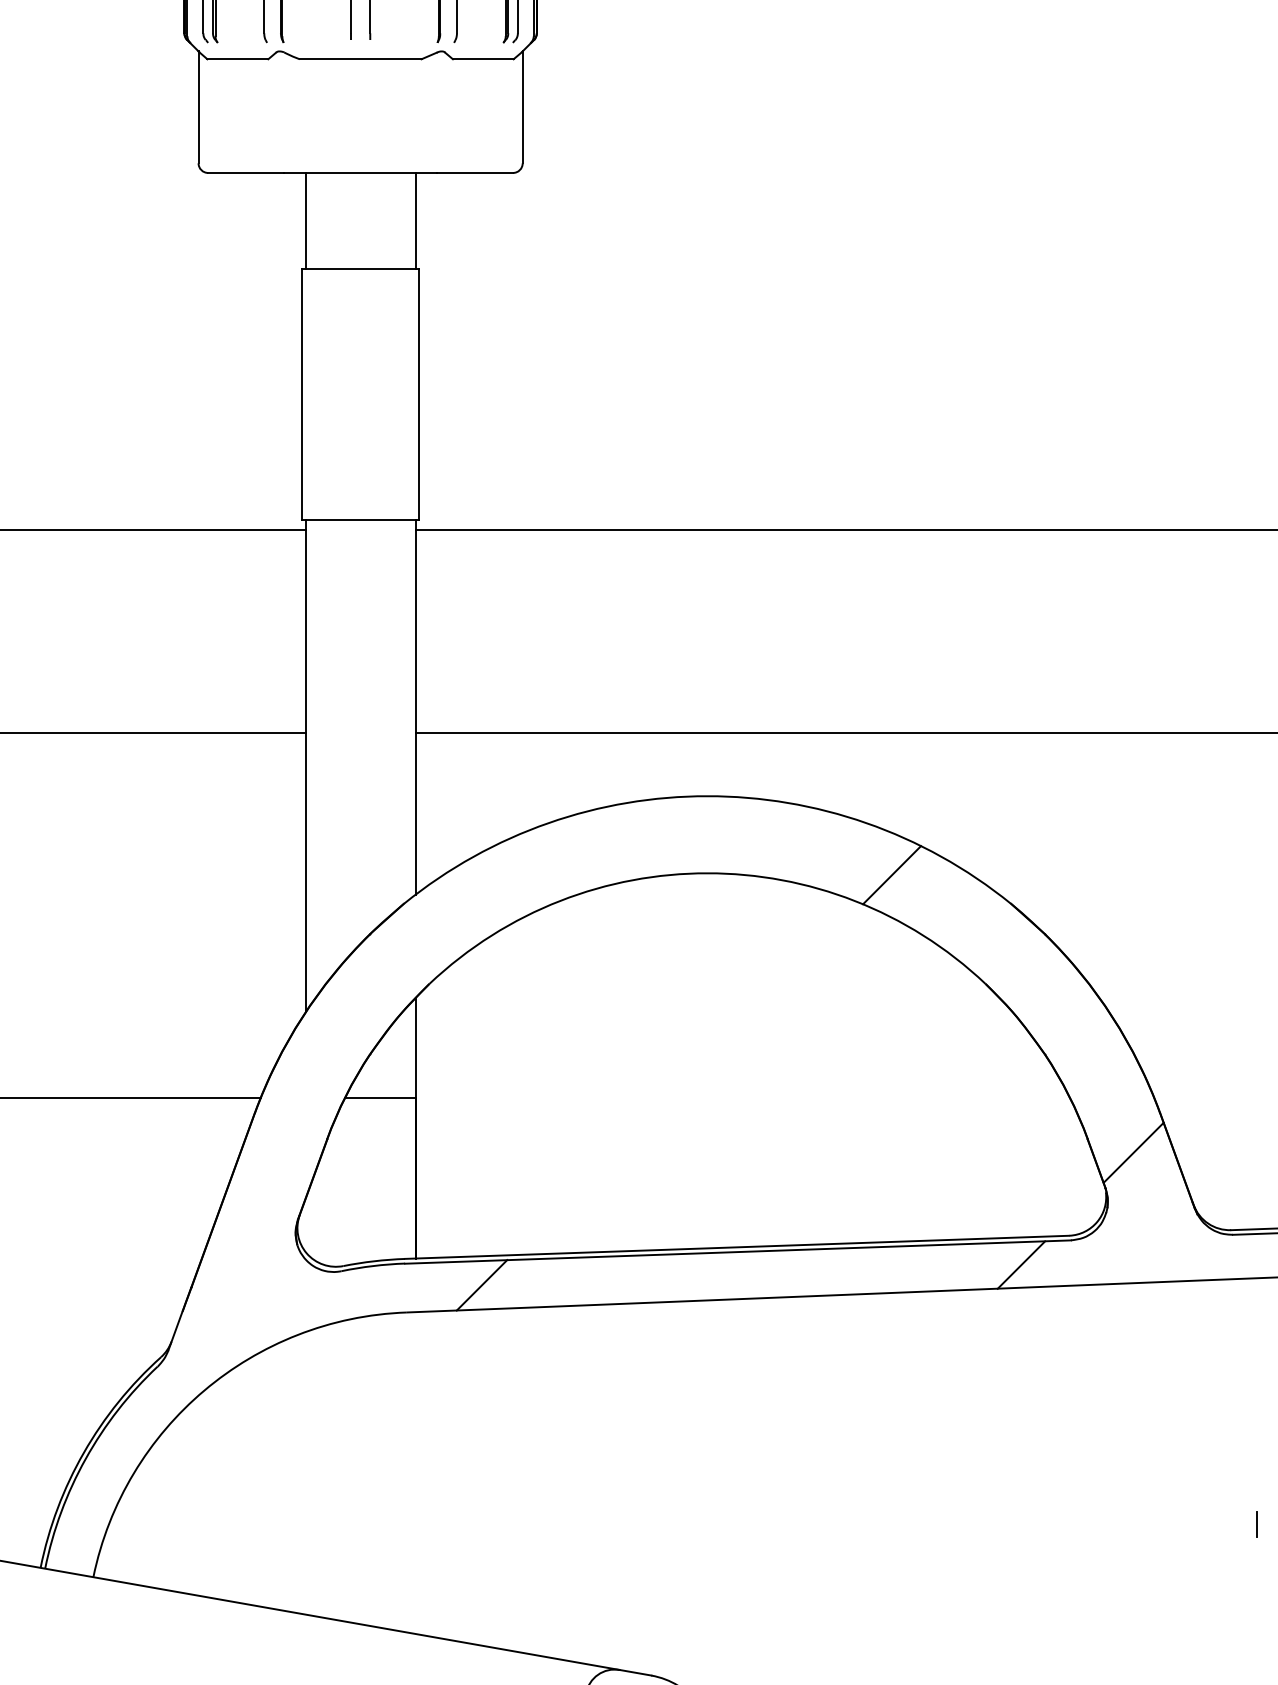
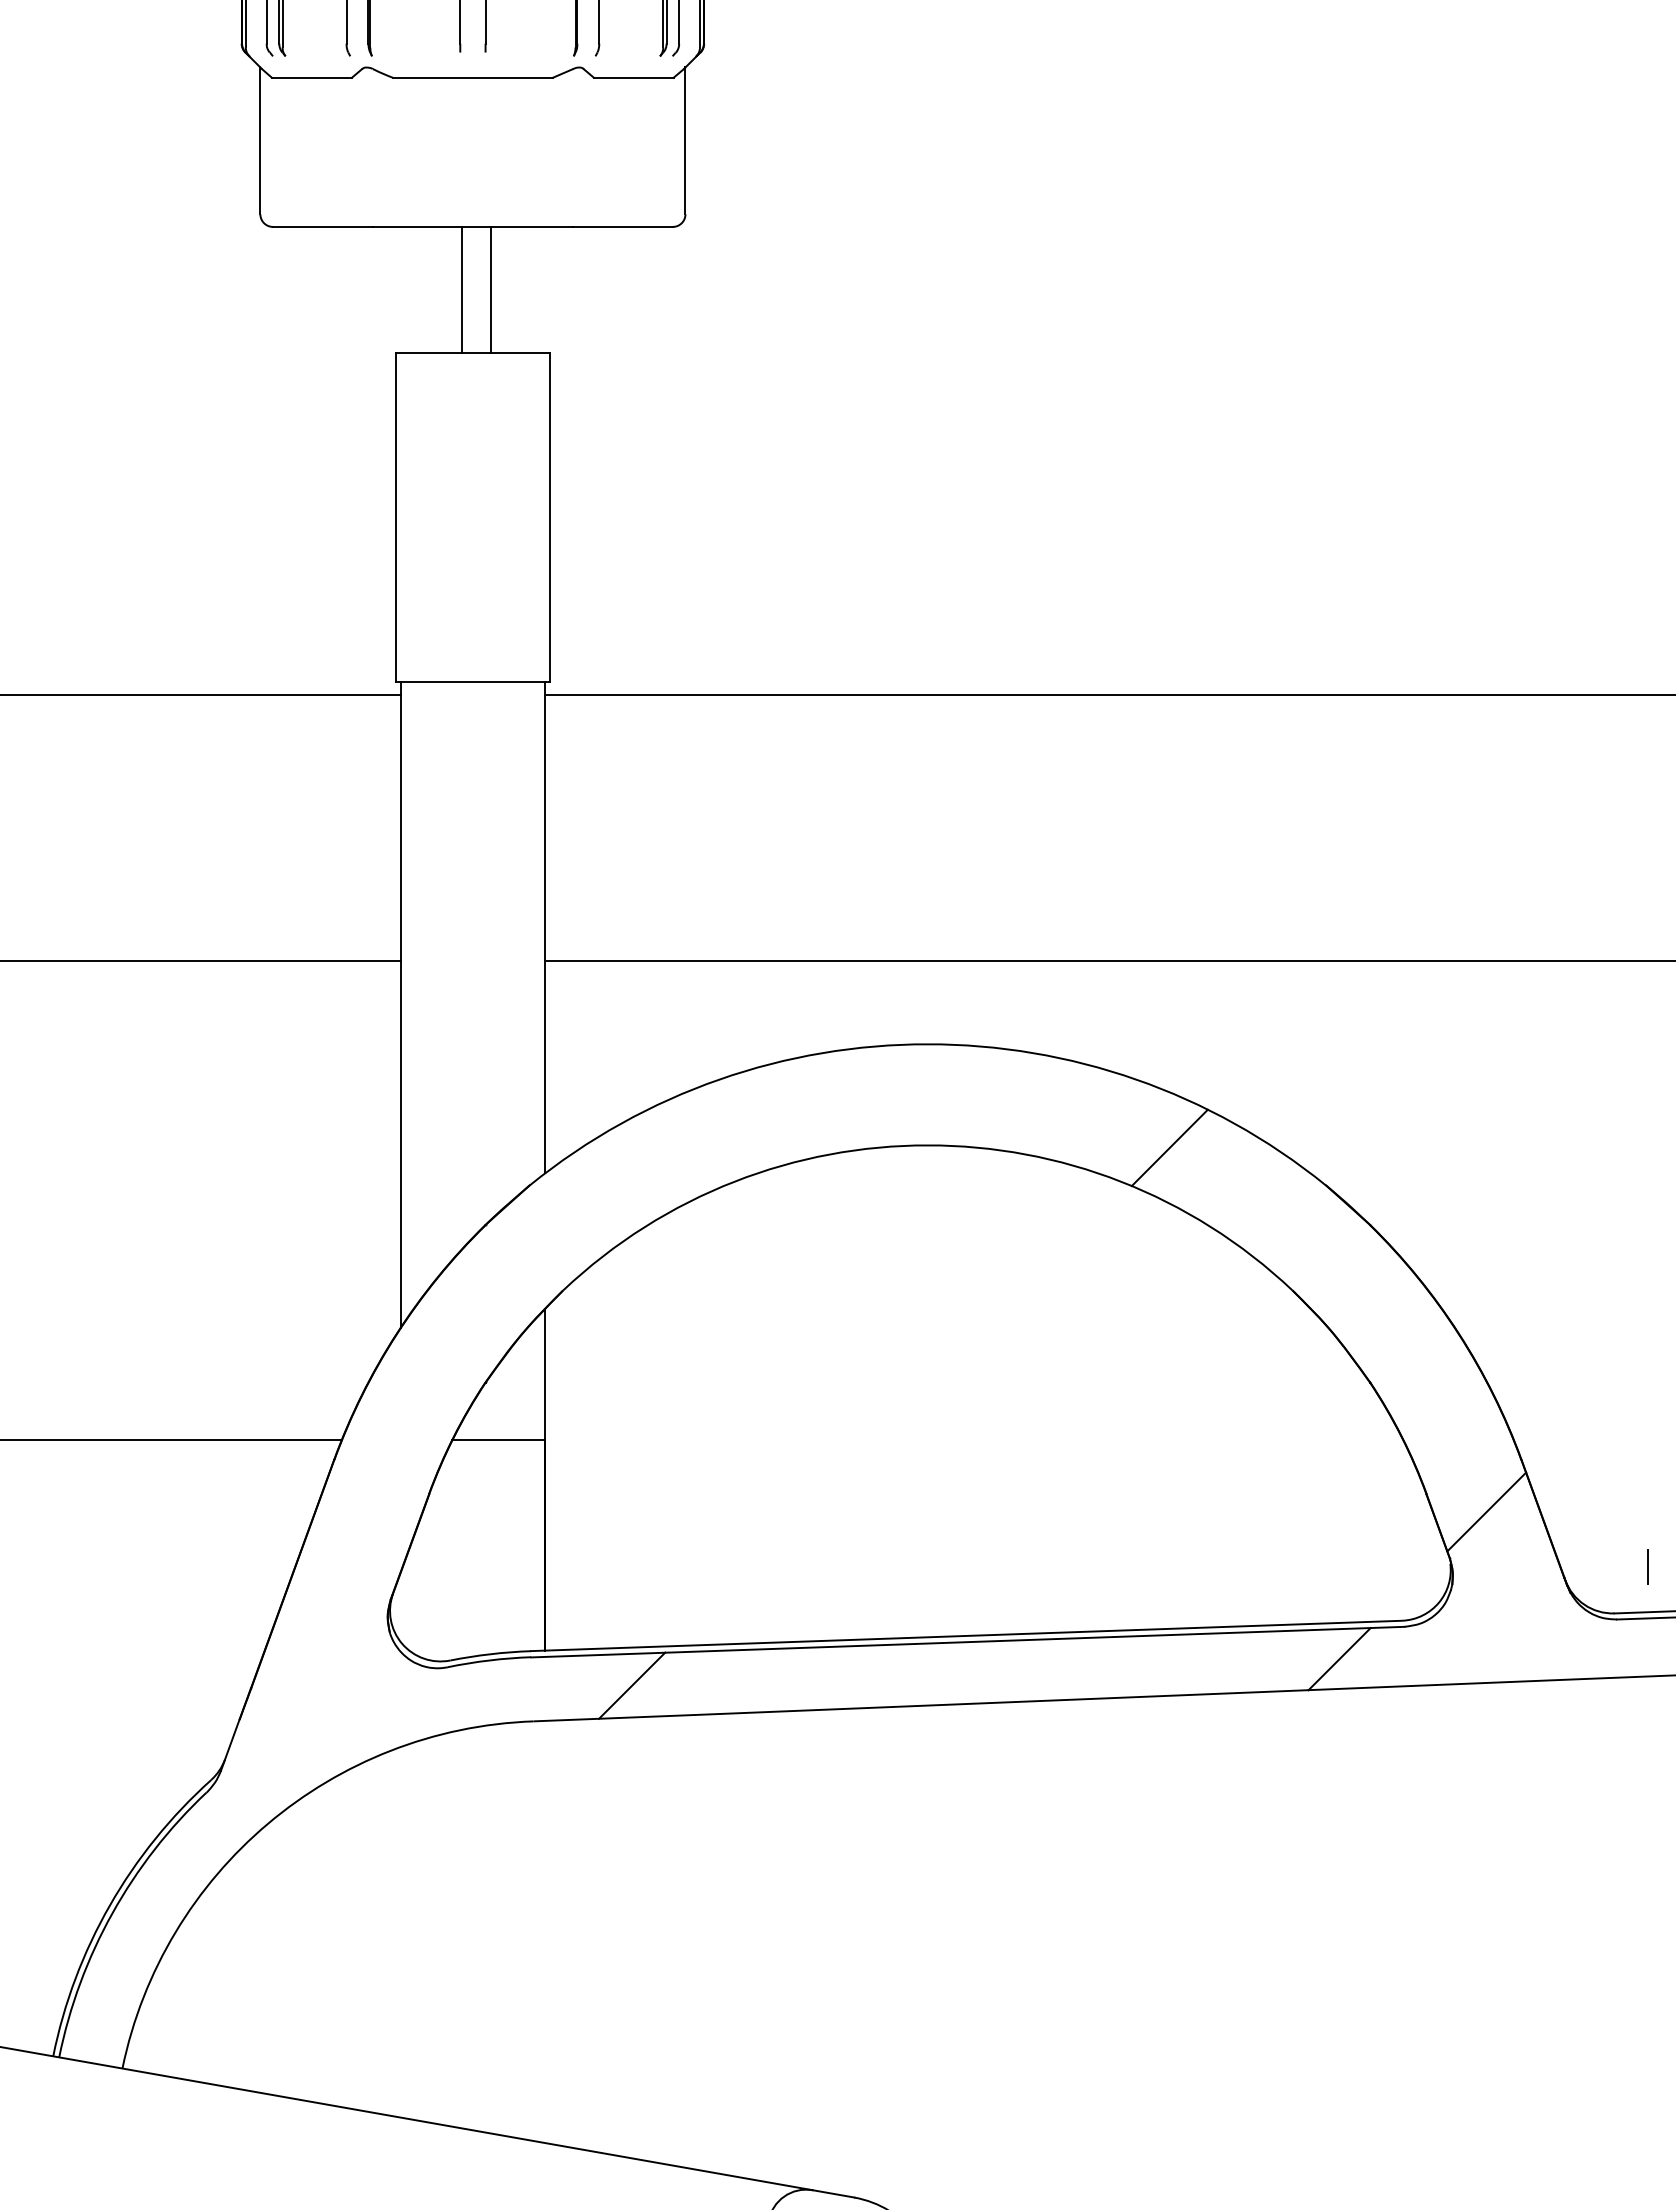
line: (305, 220) -> (461, 289), moved
line: (415, 220) -> (490, 289), moved
line: (1256, 1523) -> (1647, 1566), moved

